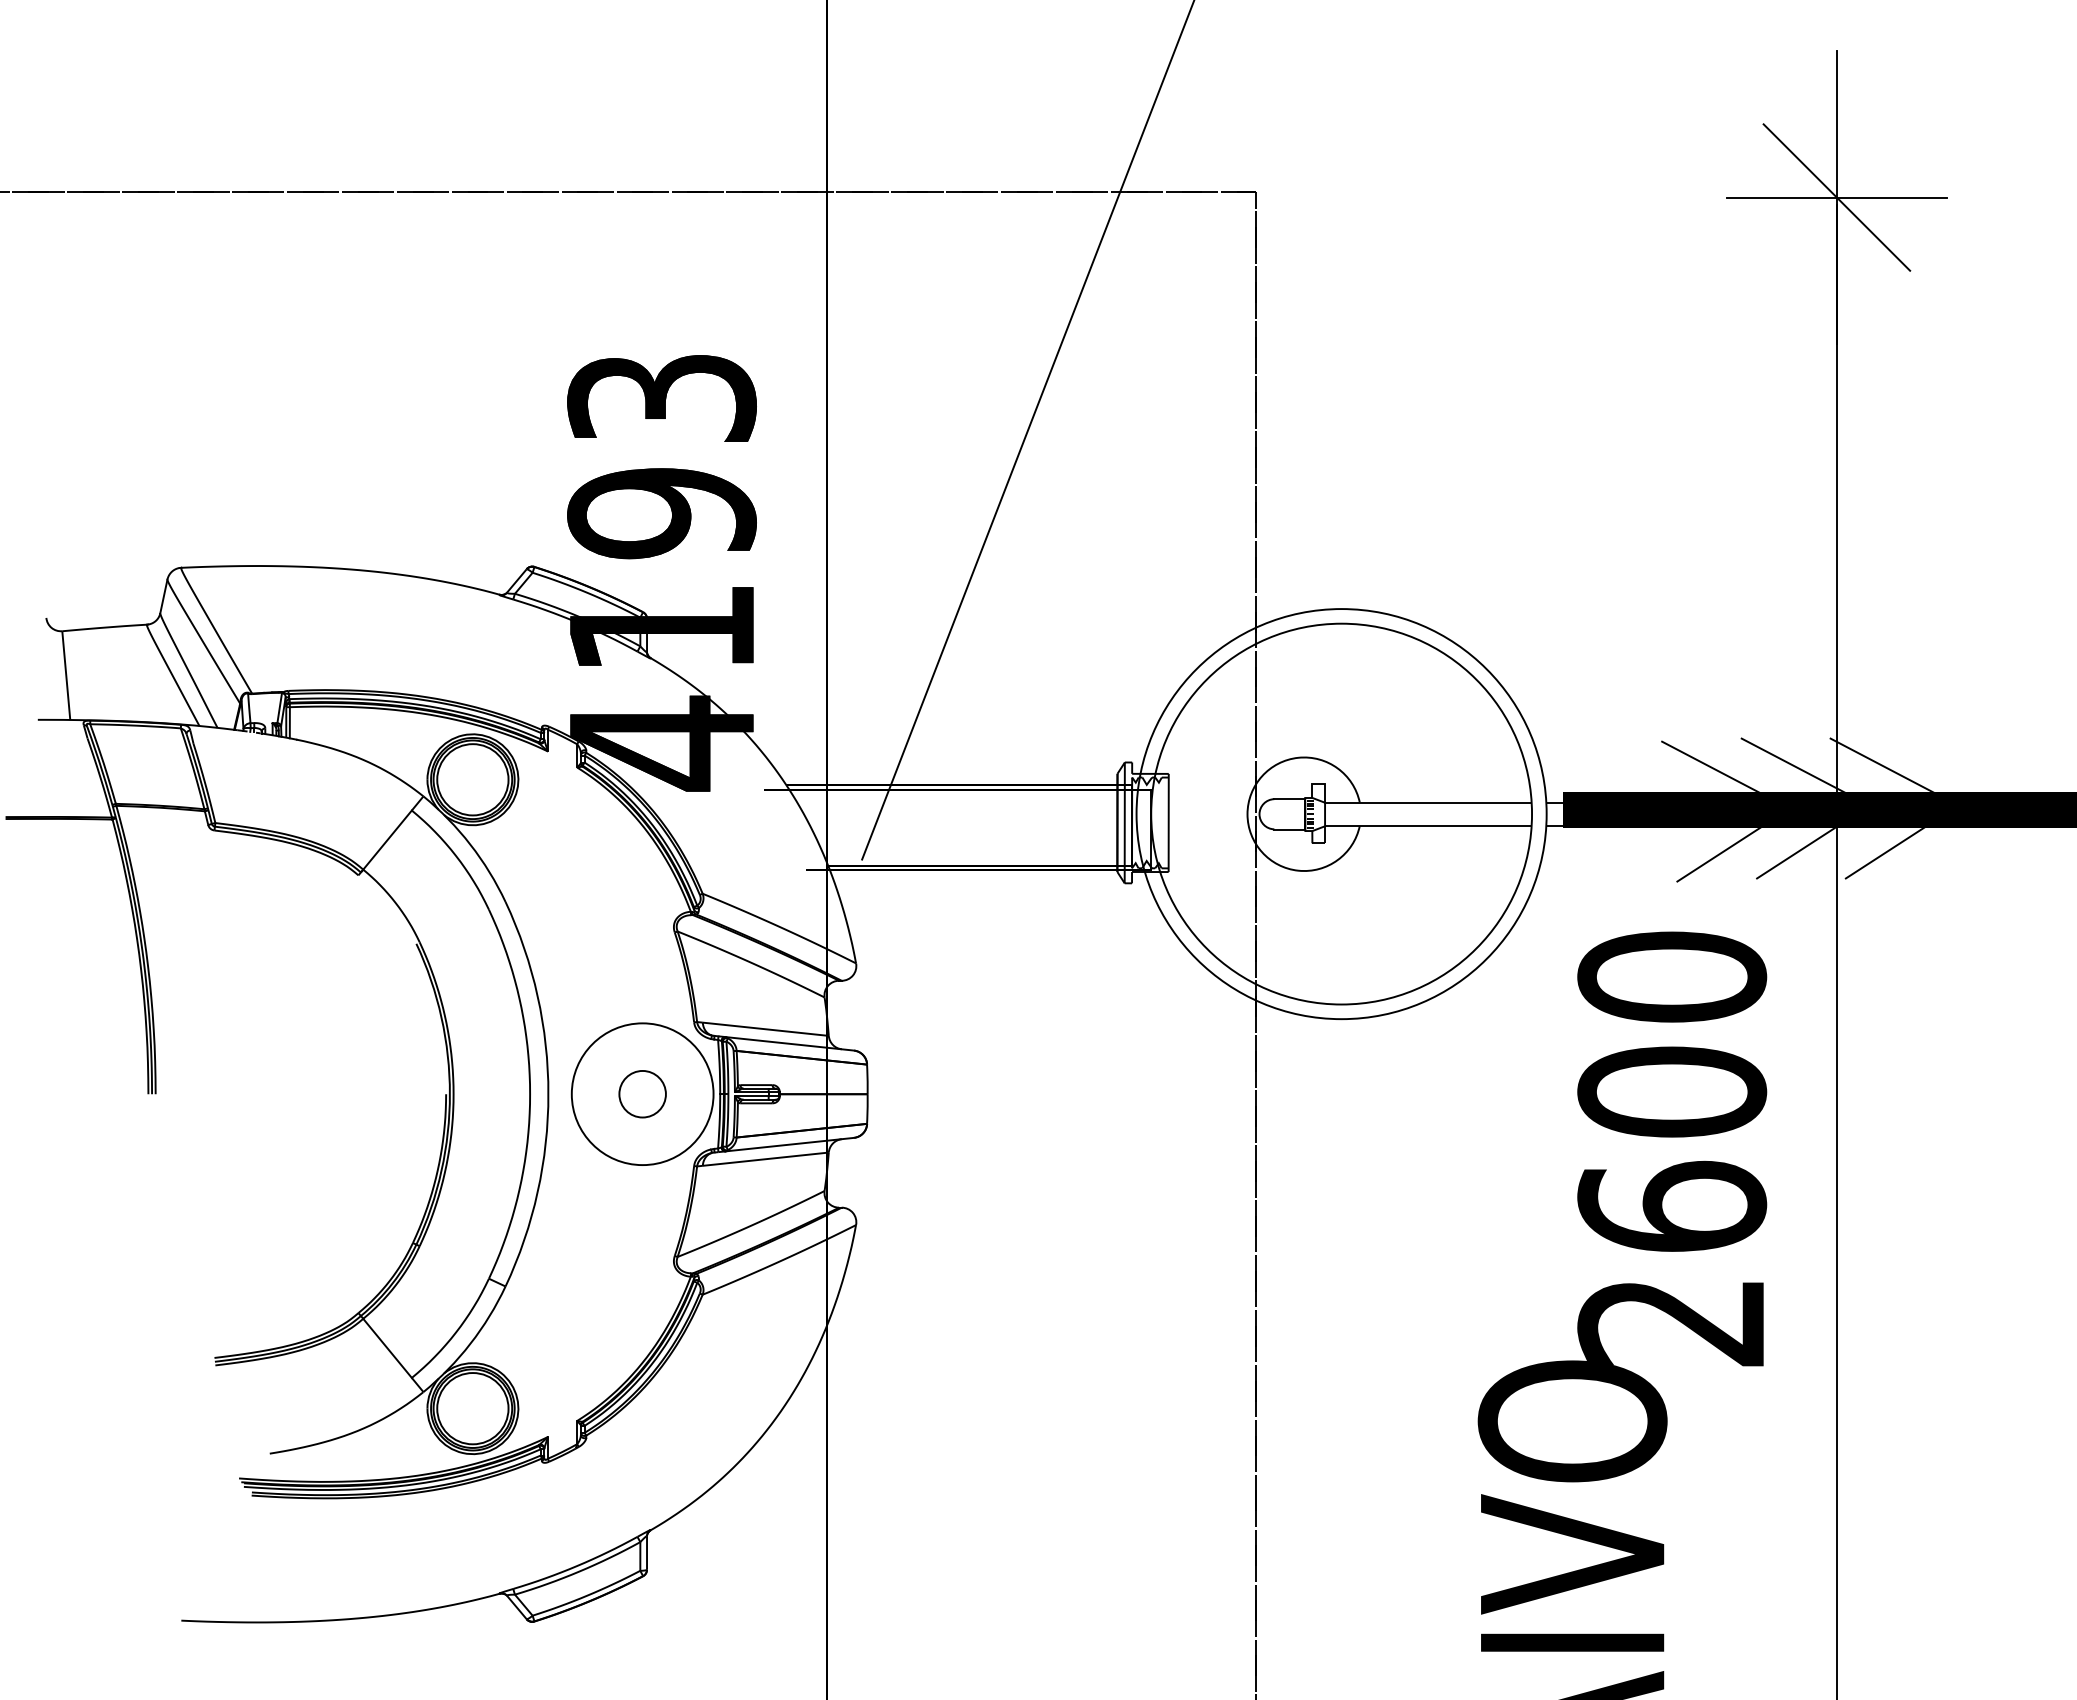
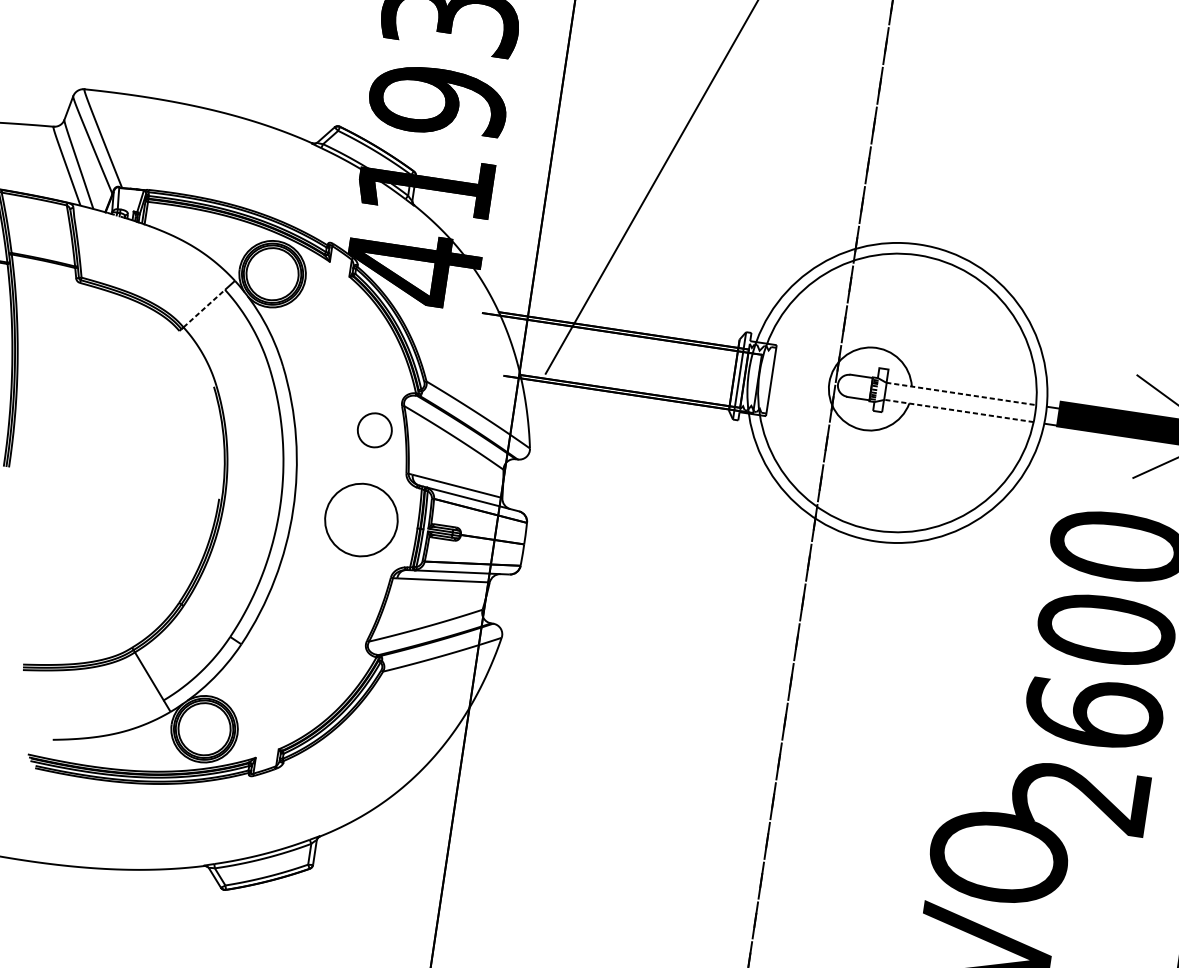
line: (1428, 802) -> (961, 393), solid -> dashed
line: (1427, 825) -> (958, 410), solid -> dashed
line: (387, 839) -> (204, 308), solid -> dashed
circle: (642, 1094) -> (361, 520), size x0.7
circle: (642, 1094) -> (374, 430), moved

